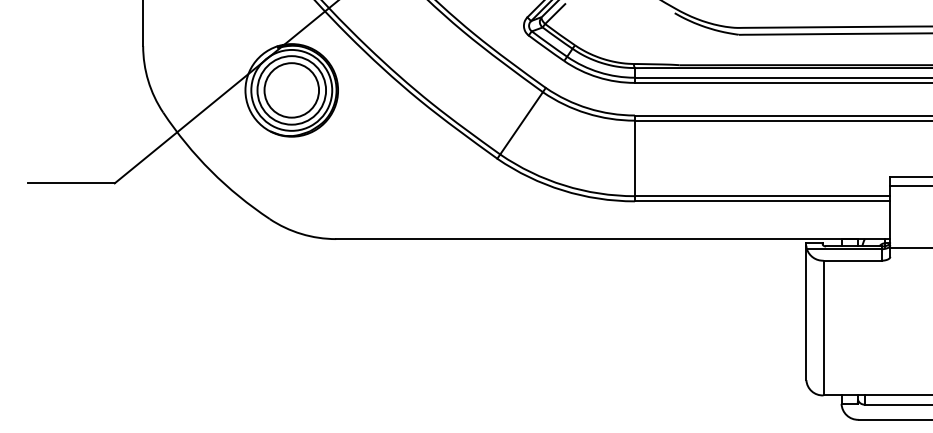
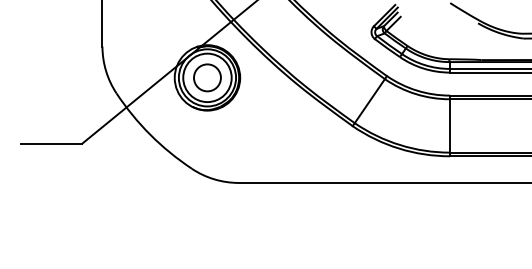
circle: (291, 90) -> (207, 77), size x0.7

